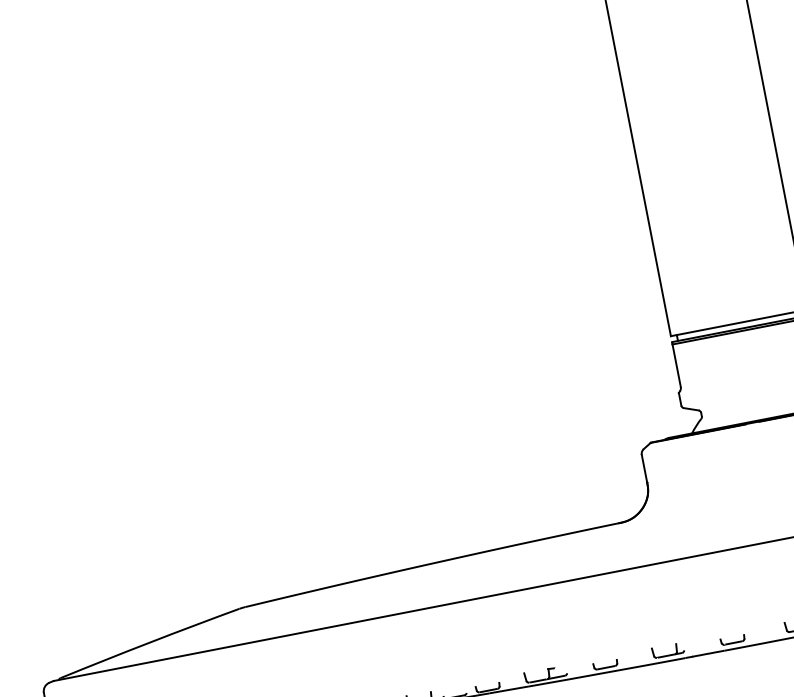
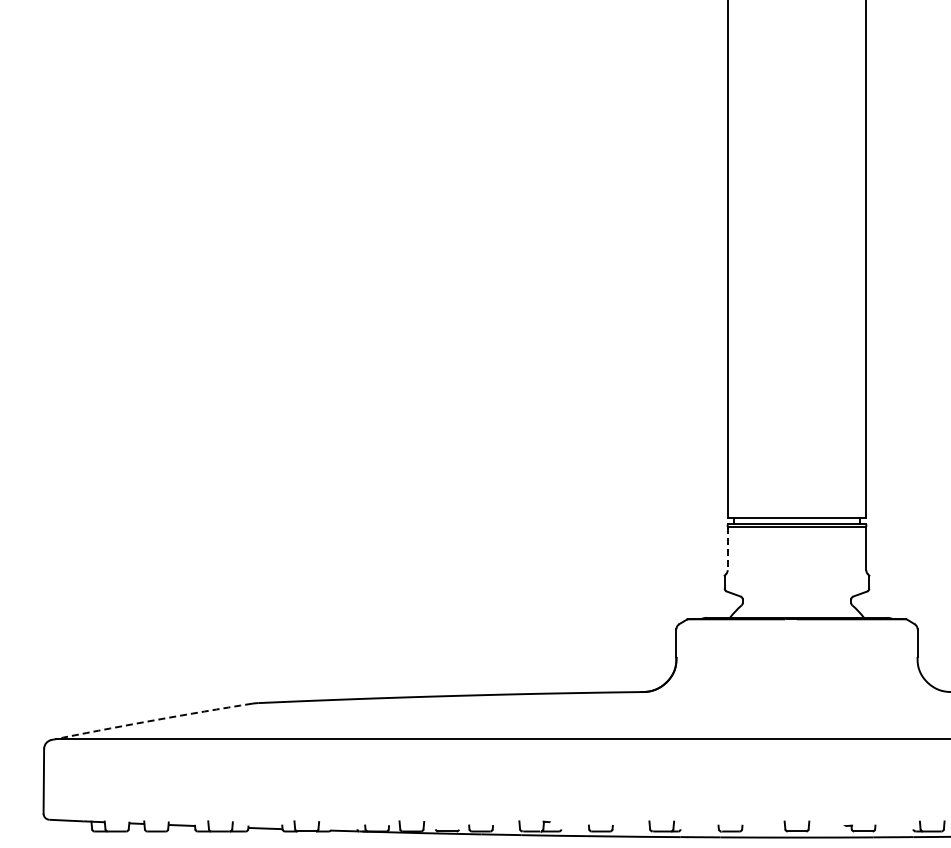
line: (676, 365) -> (727, 548), solid -> dashed
arc: (149, 642) -> (157, 719), solid -> dashed

